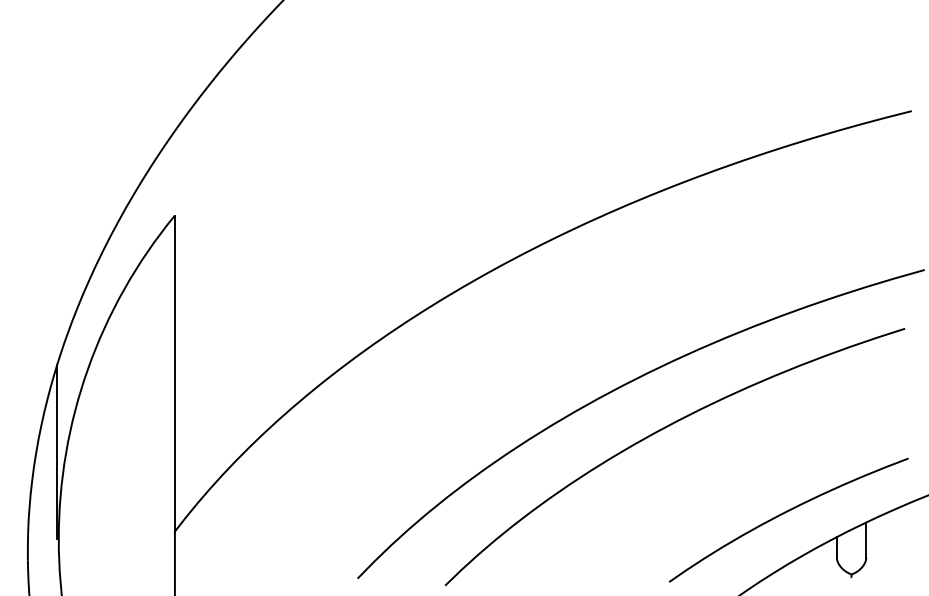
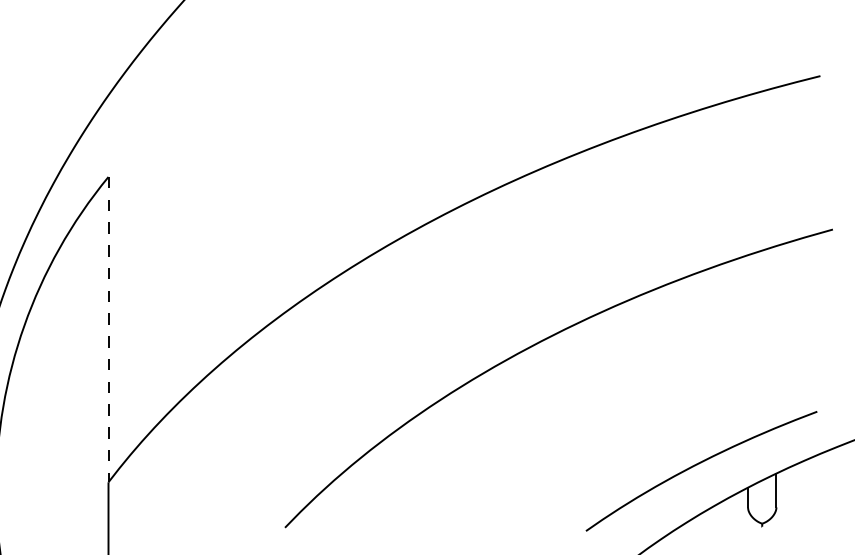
line: (174, 374) -> (108, 330), solid -> dashed
curve: (660, 431) -> (577, 385), removed

